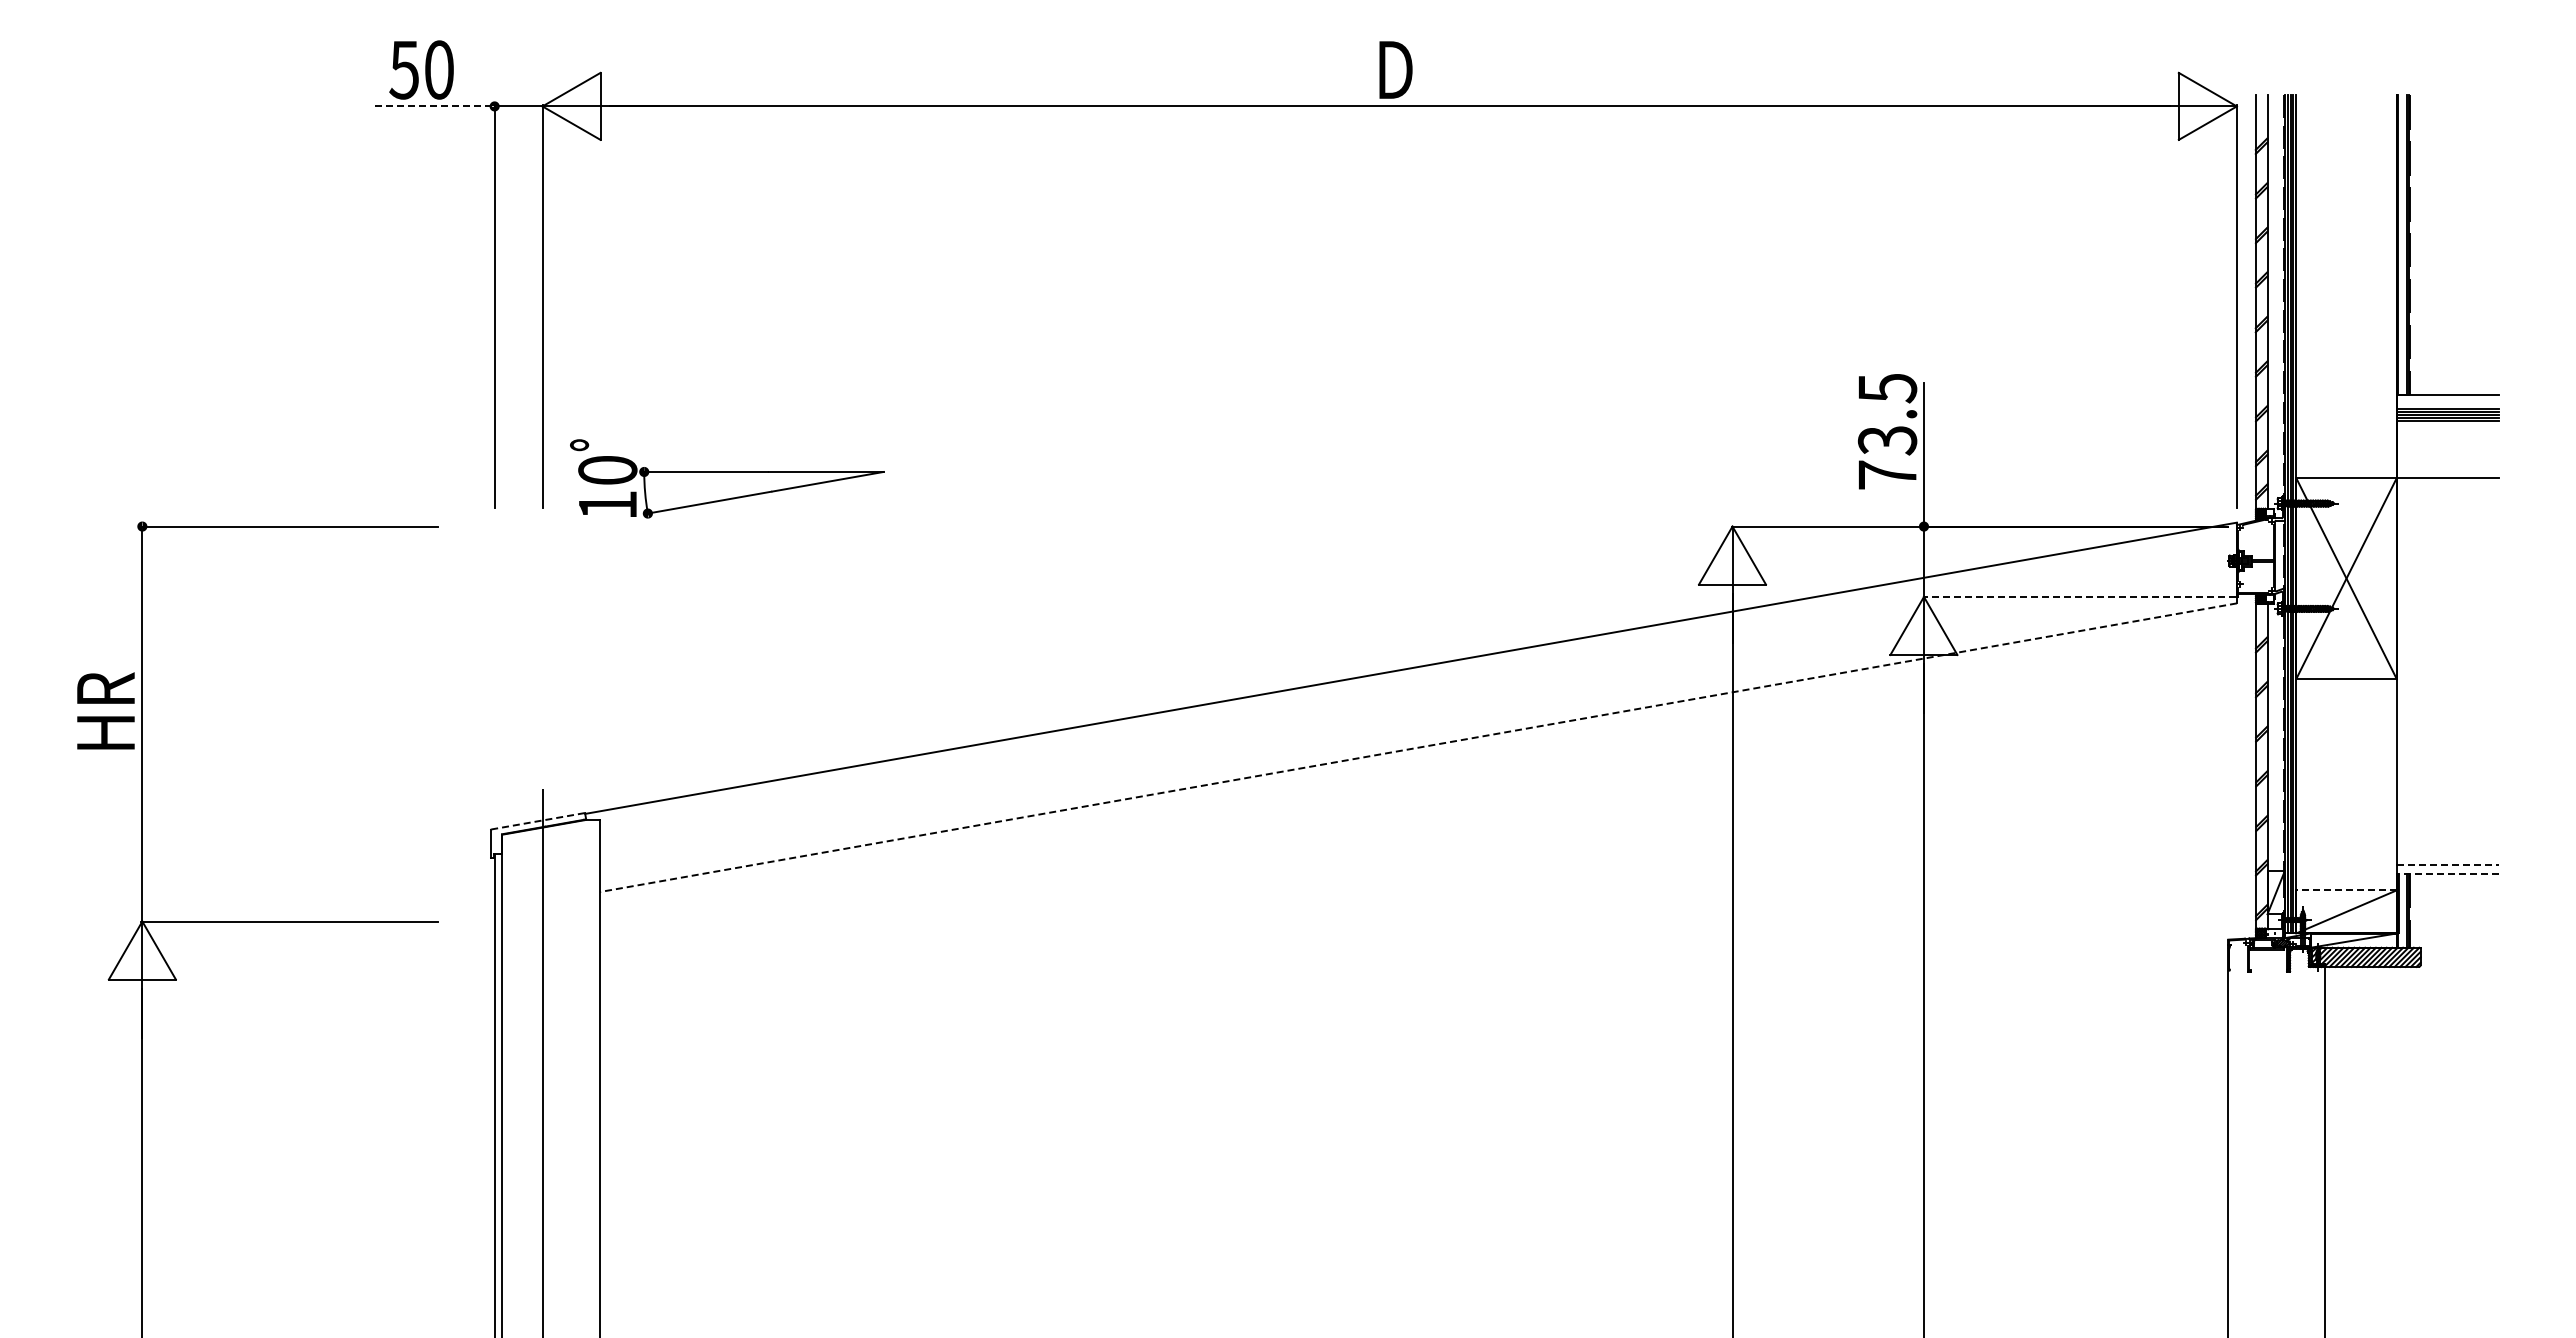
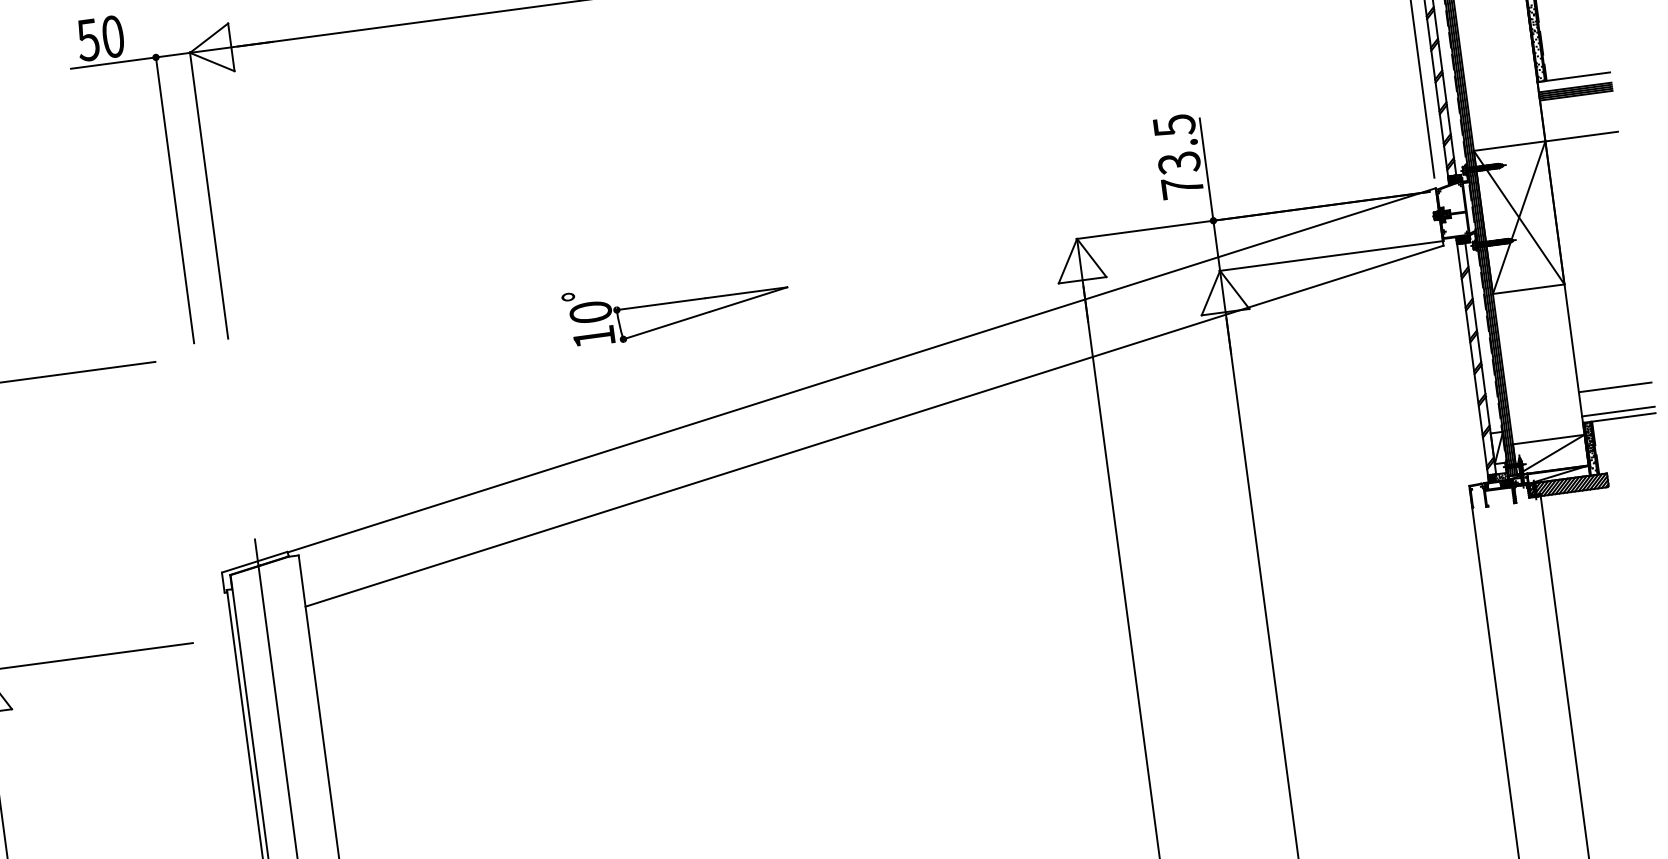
line: (434, 106) -> (113, 63), dashed -> solid
part: (727, 478) -> (676, 306), moved
line: (2079, 596) -> (1330, 255), dashed -> solid
line: (1417, 747) -> (873, 426), dashed -> solid
line: (537, 821) -> (254, 562), dashed -> solid
line: (2447, 830) -> (1614, 387), added
line: (2447, 864) -> (1618, 411), dashed -> solid
line: (2447, 873) -> (1619, 418), dashed -> solid
line: (2346, 890) -> (1548, 439), dashed -> solid

